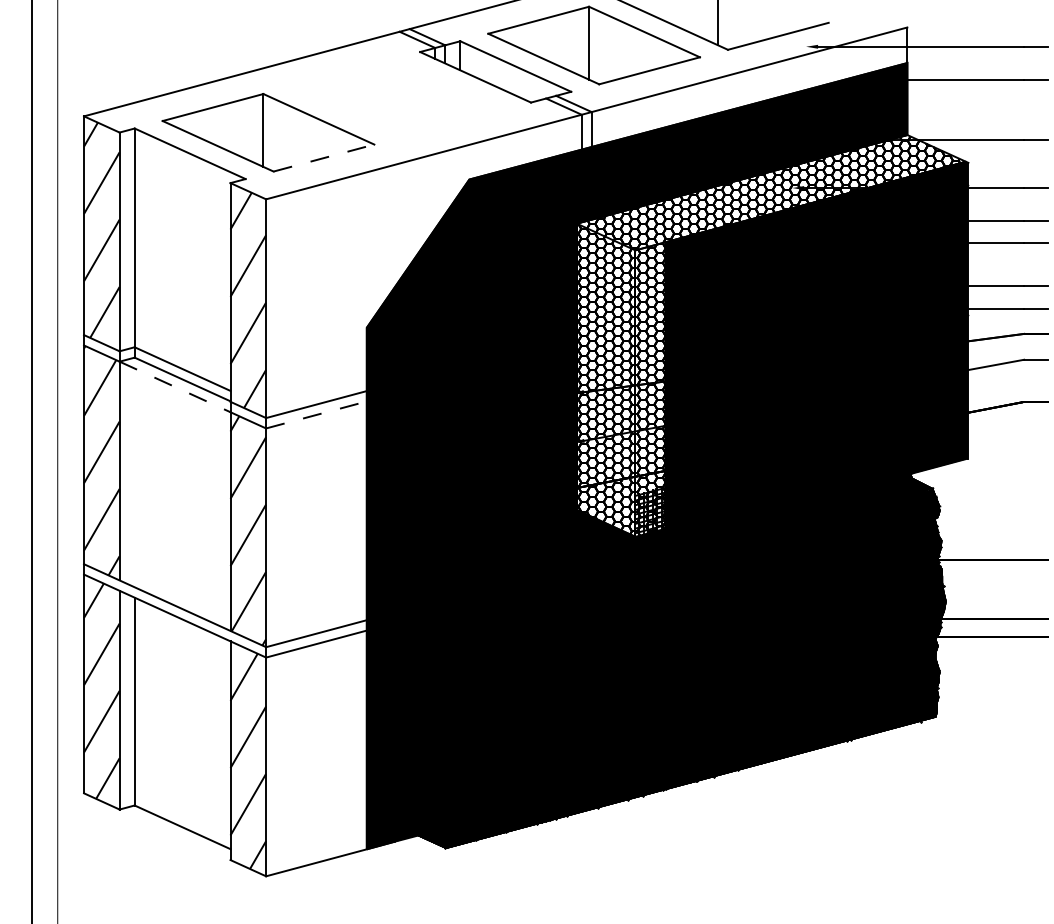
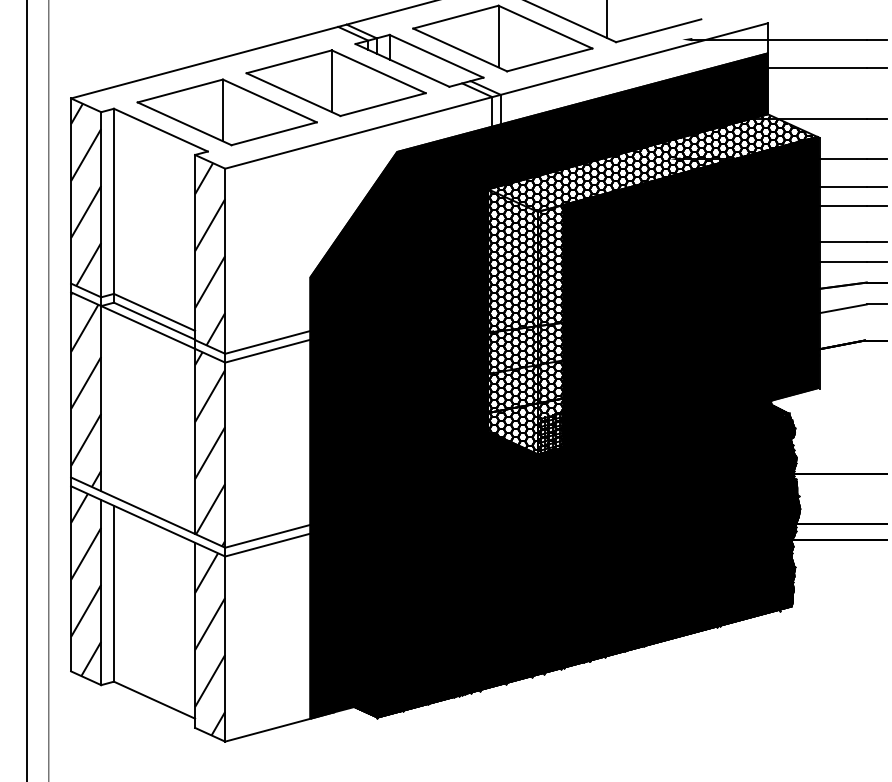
part: (397, 98) -> (336, 83), added
line: (324, 157) -> (274, 133), dashed -> solid
line: (175, 386) -> (148, 327), dashed -> solid
line: (316, 414) -> (267, 350), dashed -> solid

